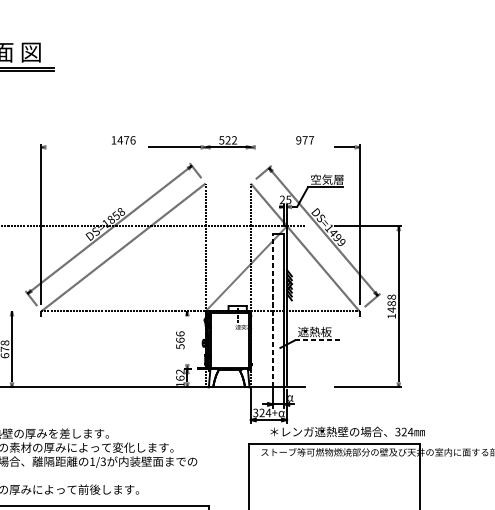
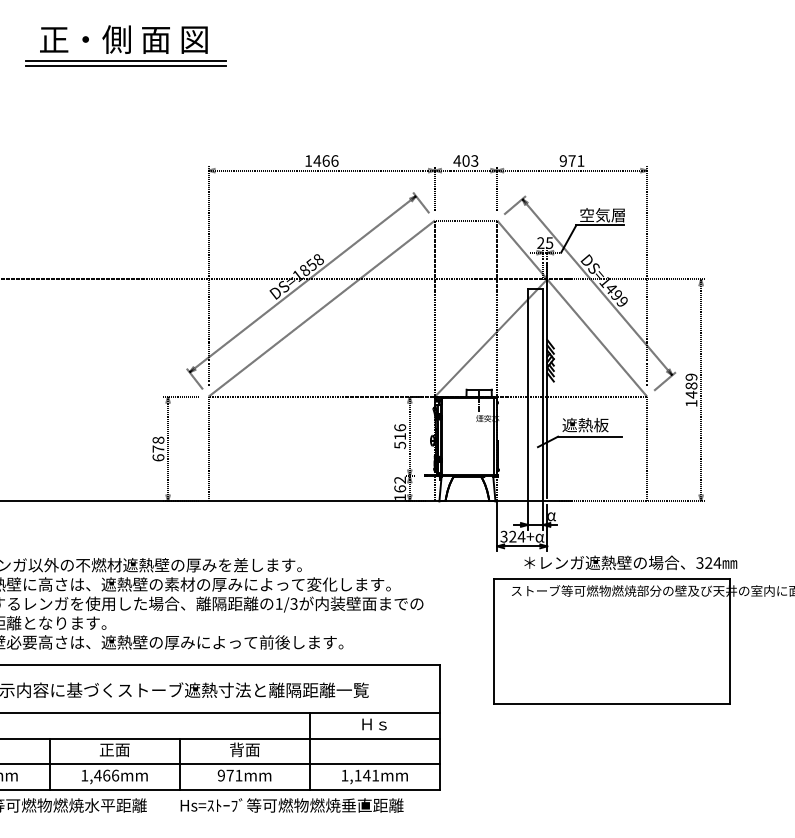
text: (126, 139) -> (325, 160), 1476 -> 1466
text: (227, 139) -> (465, 160), 522 -> 403
text: (311, 139) -> (580, 160), 977 -> 971
text: (391, 296) -> (691, 376), 1488 -> 1489
line: (272, 310) -> (527, 395), dashed -> solid
text: (180, 339) -> (400, 435), 566 -> 516
line: (317, 340) -> (589, 436), dashed -> solid

